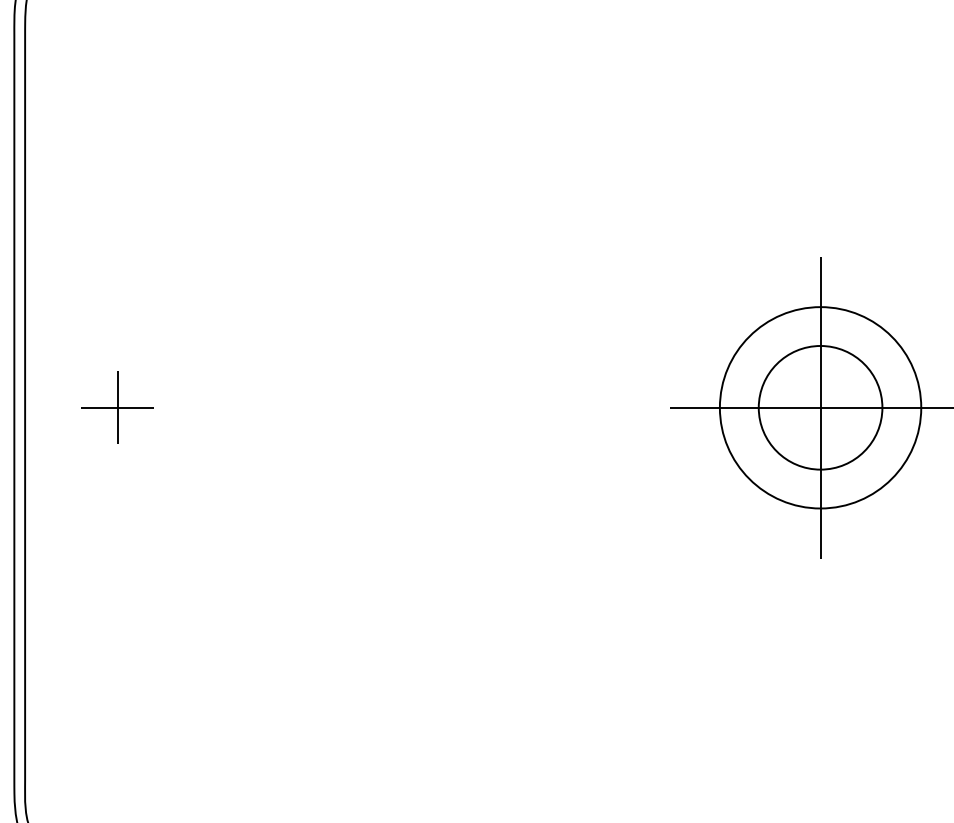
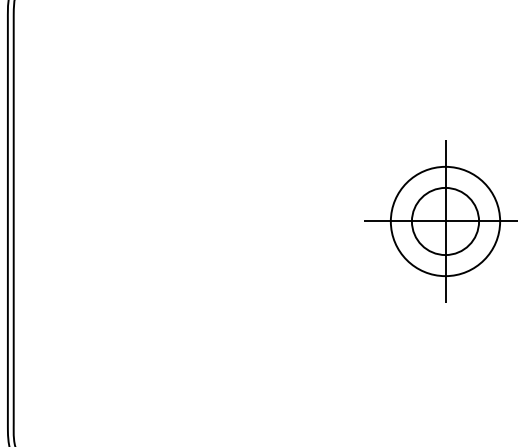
part: (116, 407) -> (63, 221), removed

